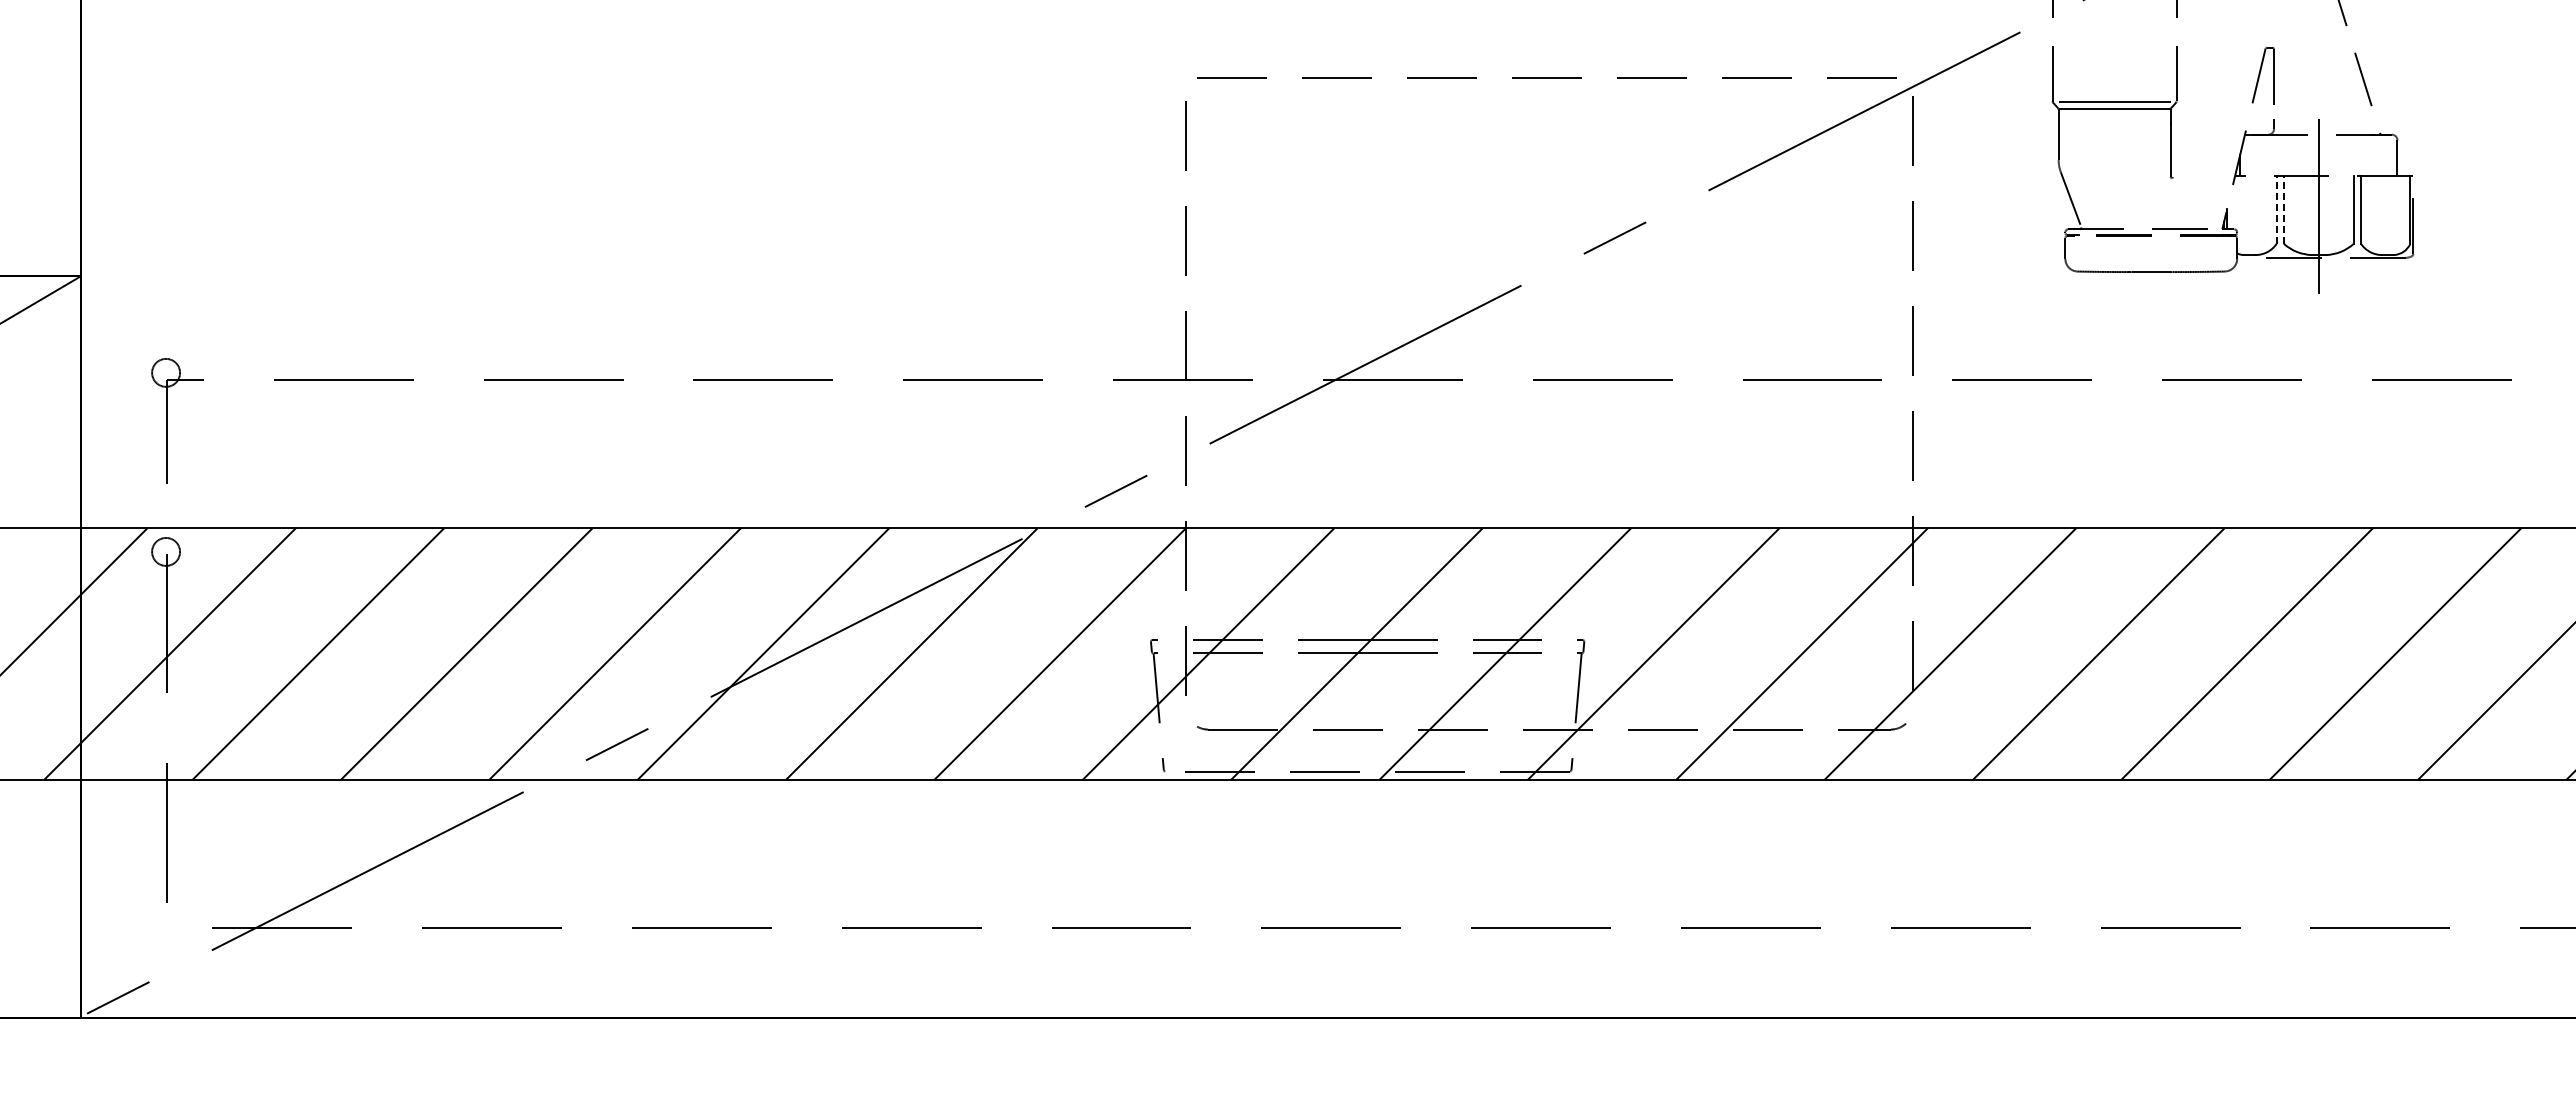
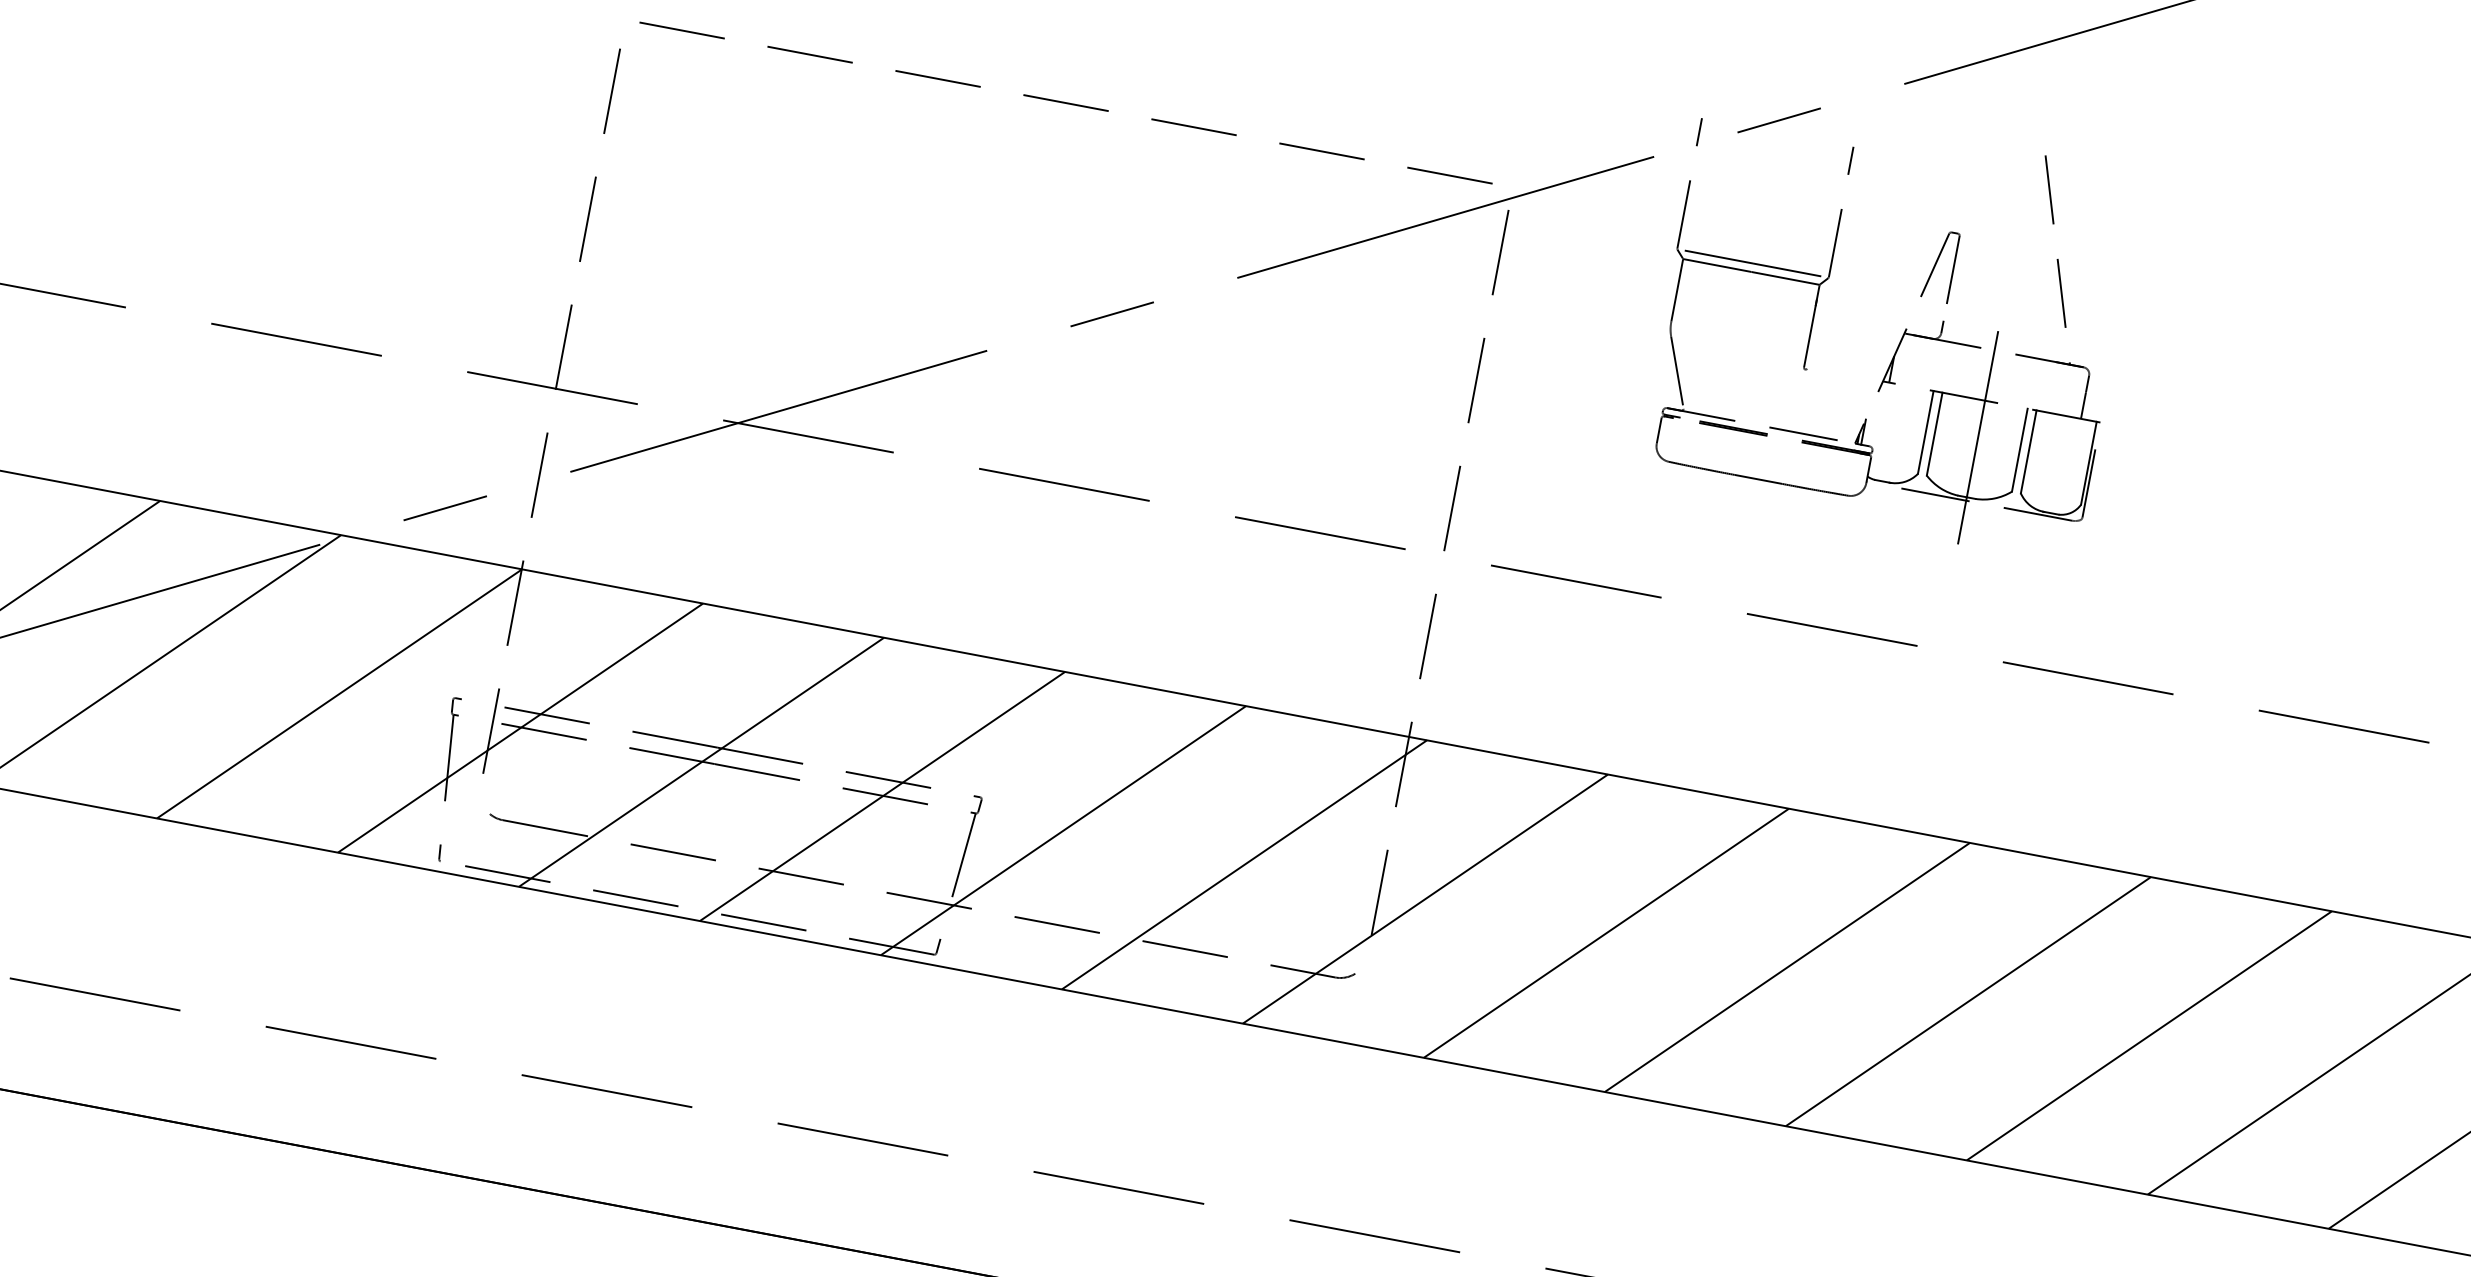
line: (2276, 209) -> (1925, 431), dashed -> solid
line: (2283, 209) -> (1934, 433), dashed -> solid

